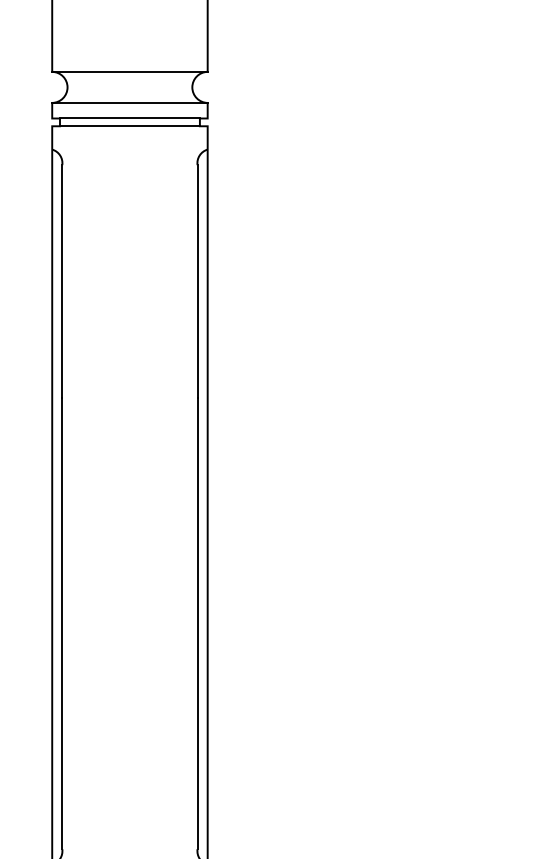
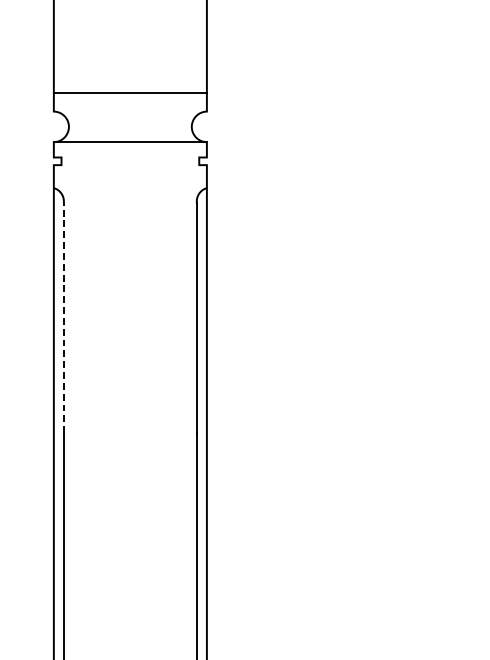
line: (129, 71) -> (129, 92), moved
line: (129, 118) -> (129, 157), removed
line: (129, 126) -> (129, 165), removed
line: (62, 281) -> (63, 317), solid -> dashed

